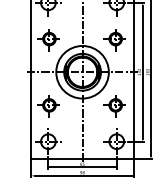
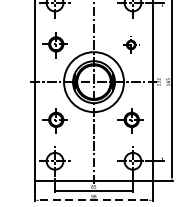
part: (114, 40) -> (130, 45), size x0.6
line: (142, 72) -> (162, 82), removed
line: (85, 175) -> (97, 199), solid -> dashed

